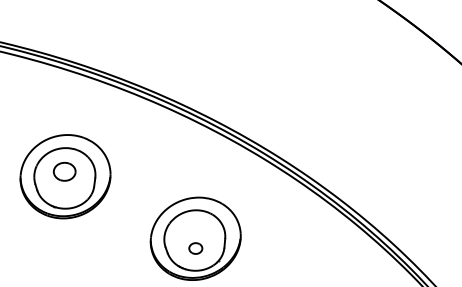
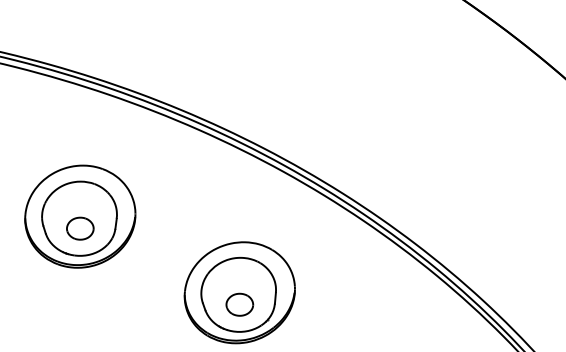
part: (64, 171) -> (80, 228), moved
part: (195, 248) -> (239, 304), size x1.67

